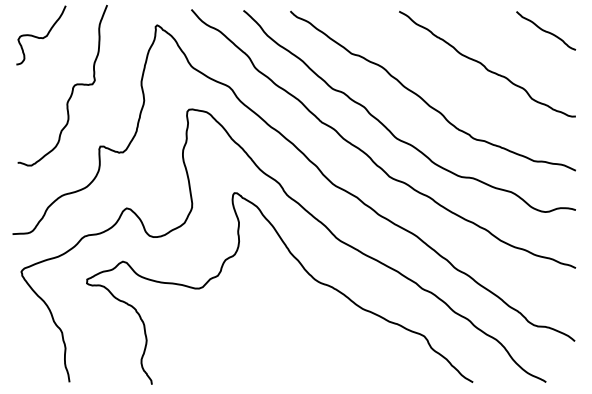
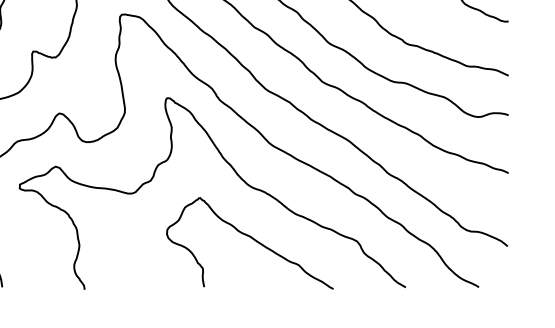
curve: (319, 334) -> (252, 239), added

